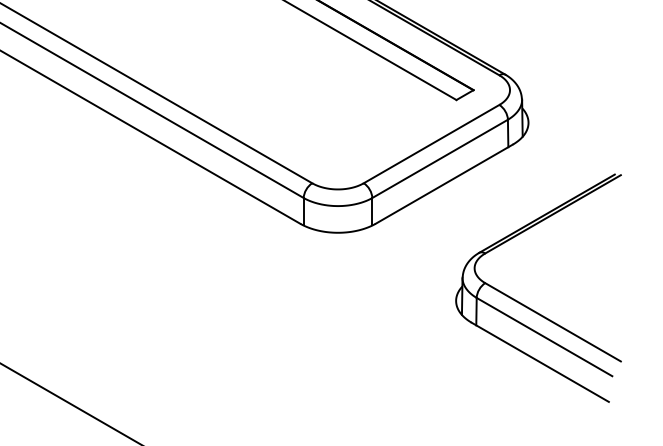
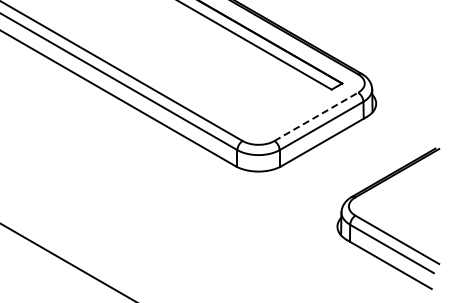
line: (431, 143) -> (316, 116), solid -> dashed
part: (530, 307) -> (383, 230), moved

